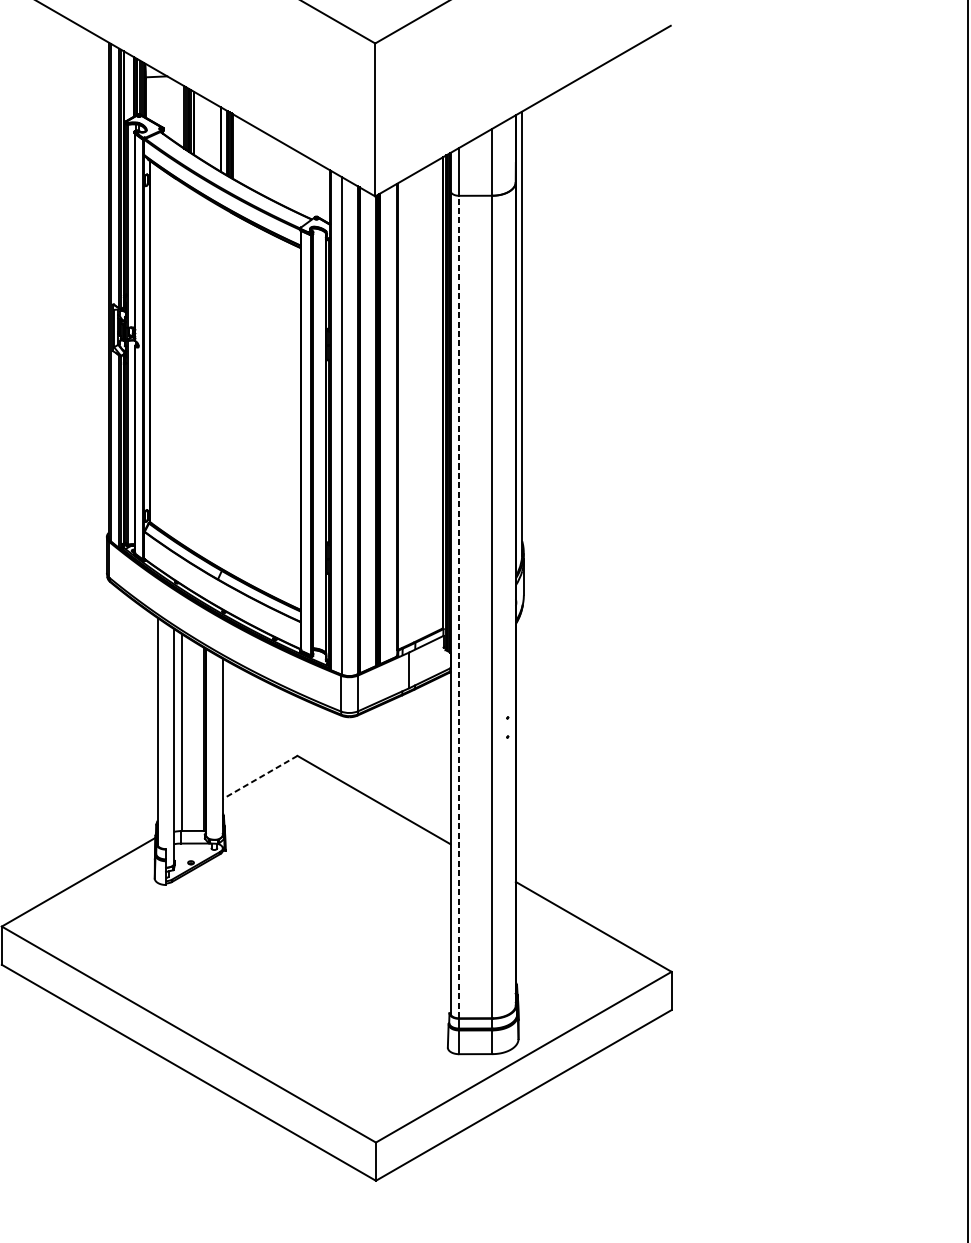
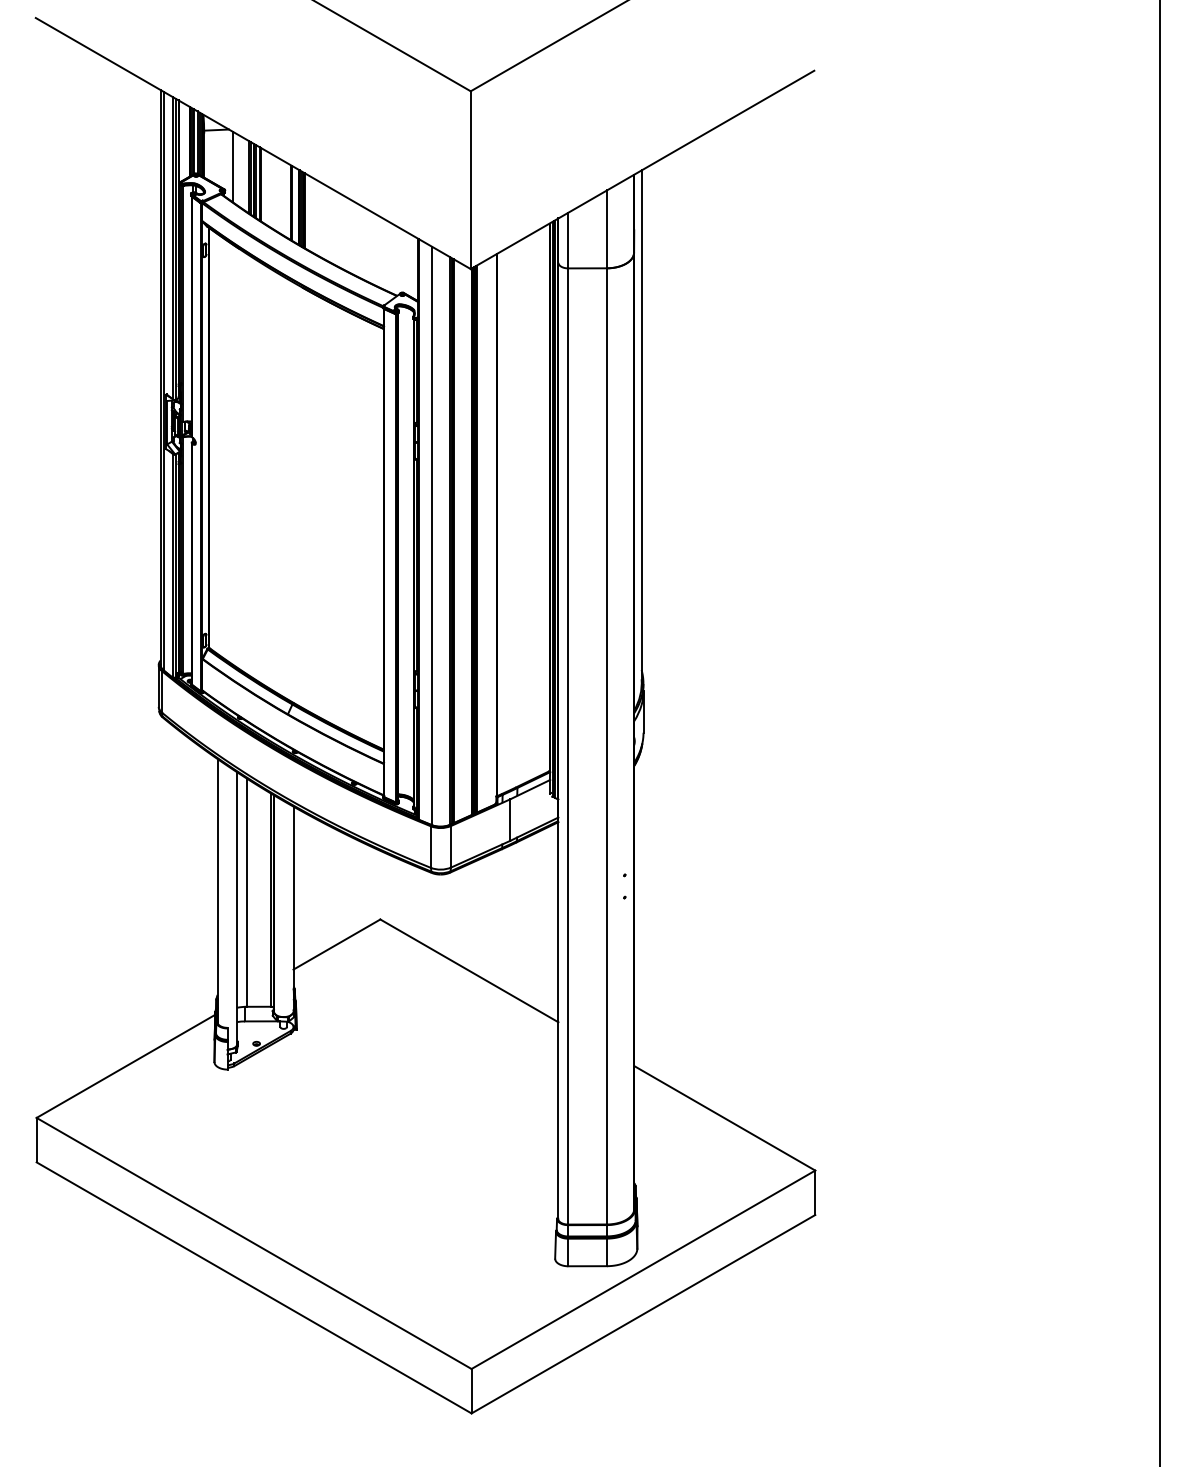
line: (170, 108) -> (232, 166), added
line: (459, 606) -> (568, 745), dashed -> solid
line: (259, 777) -> (336, 944), dashed -> solid

